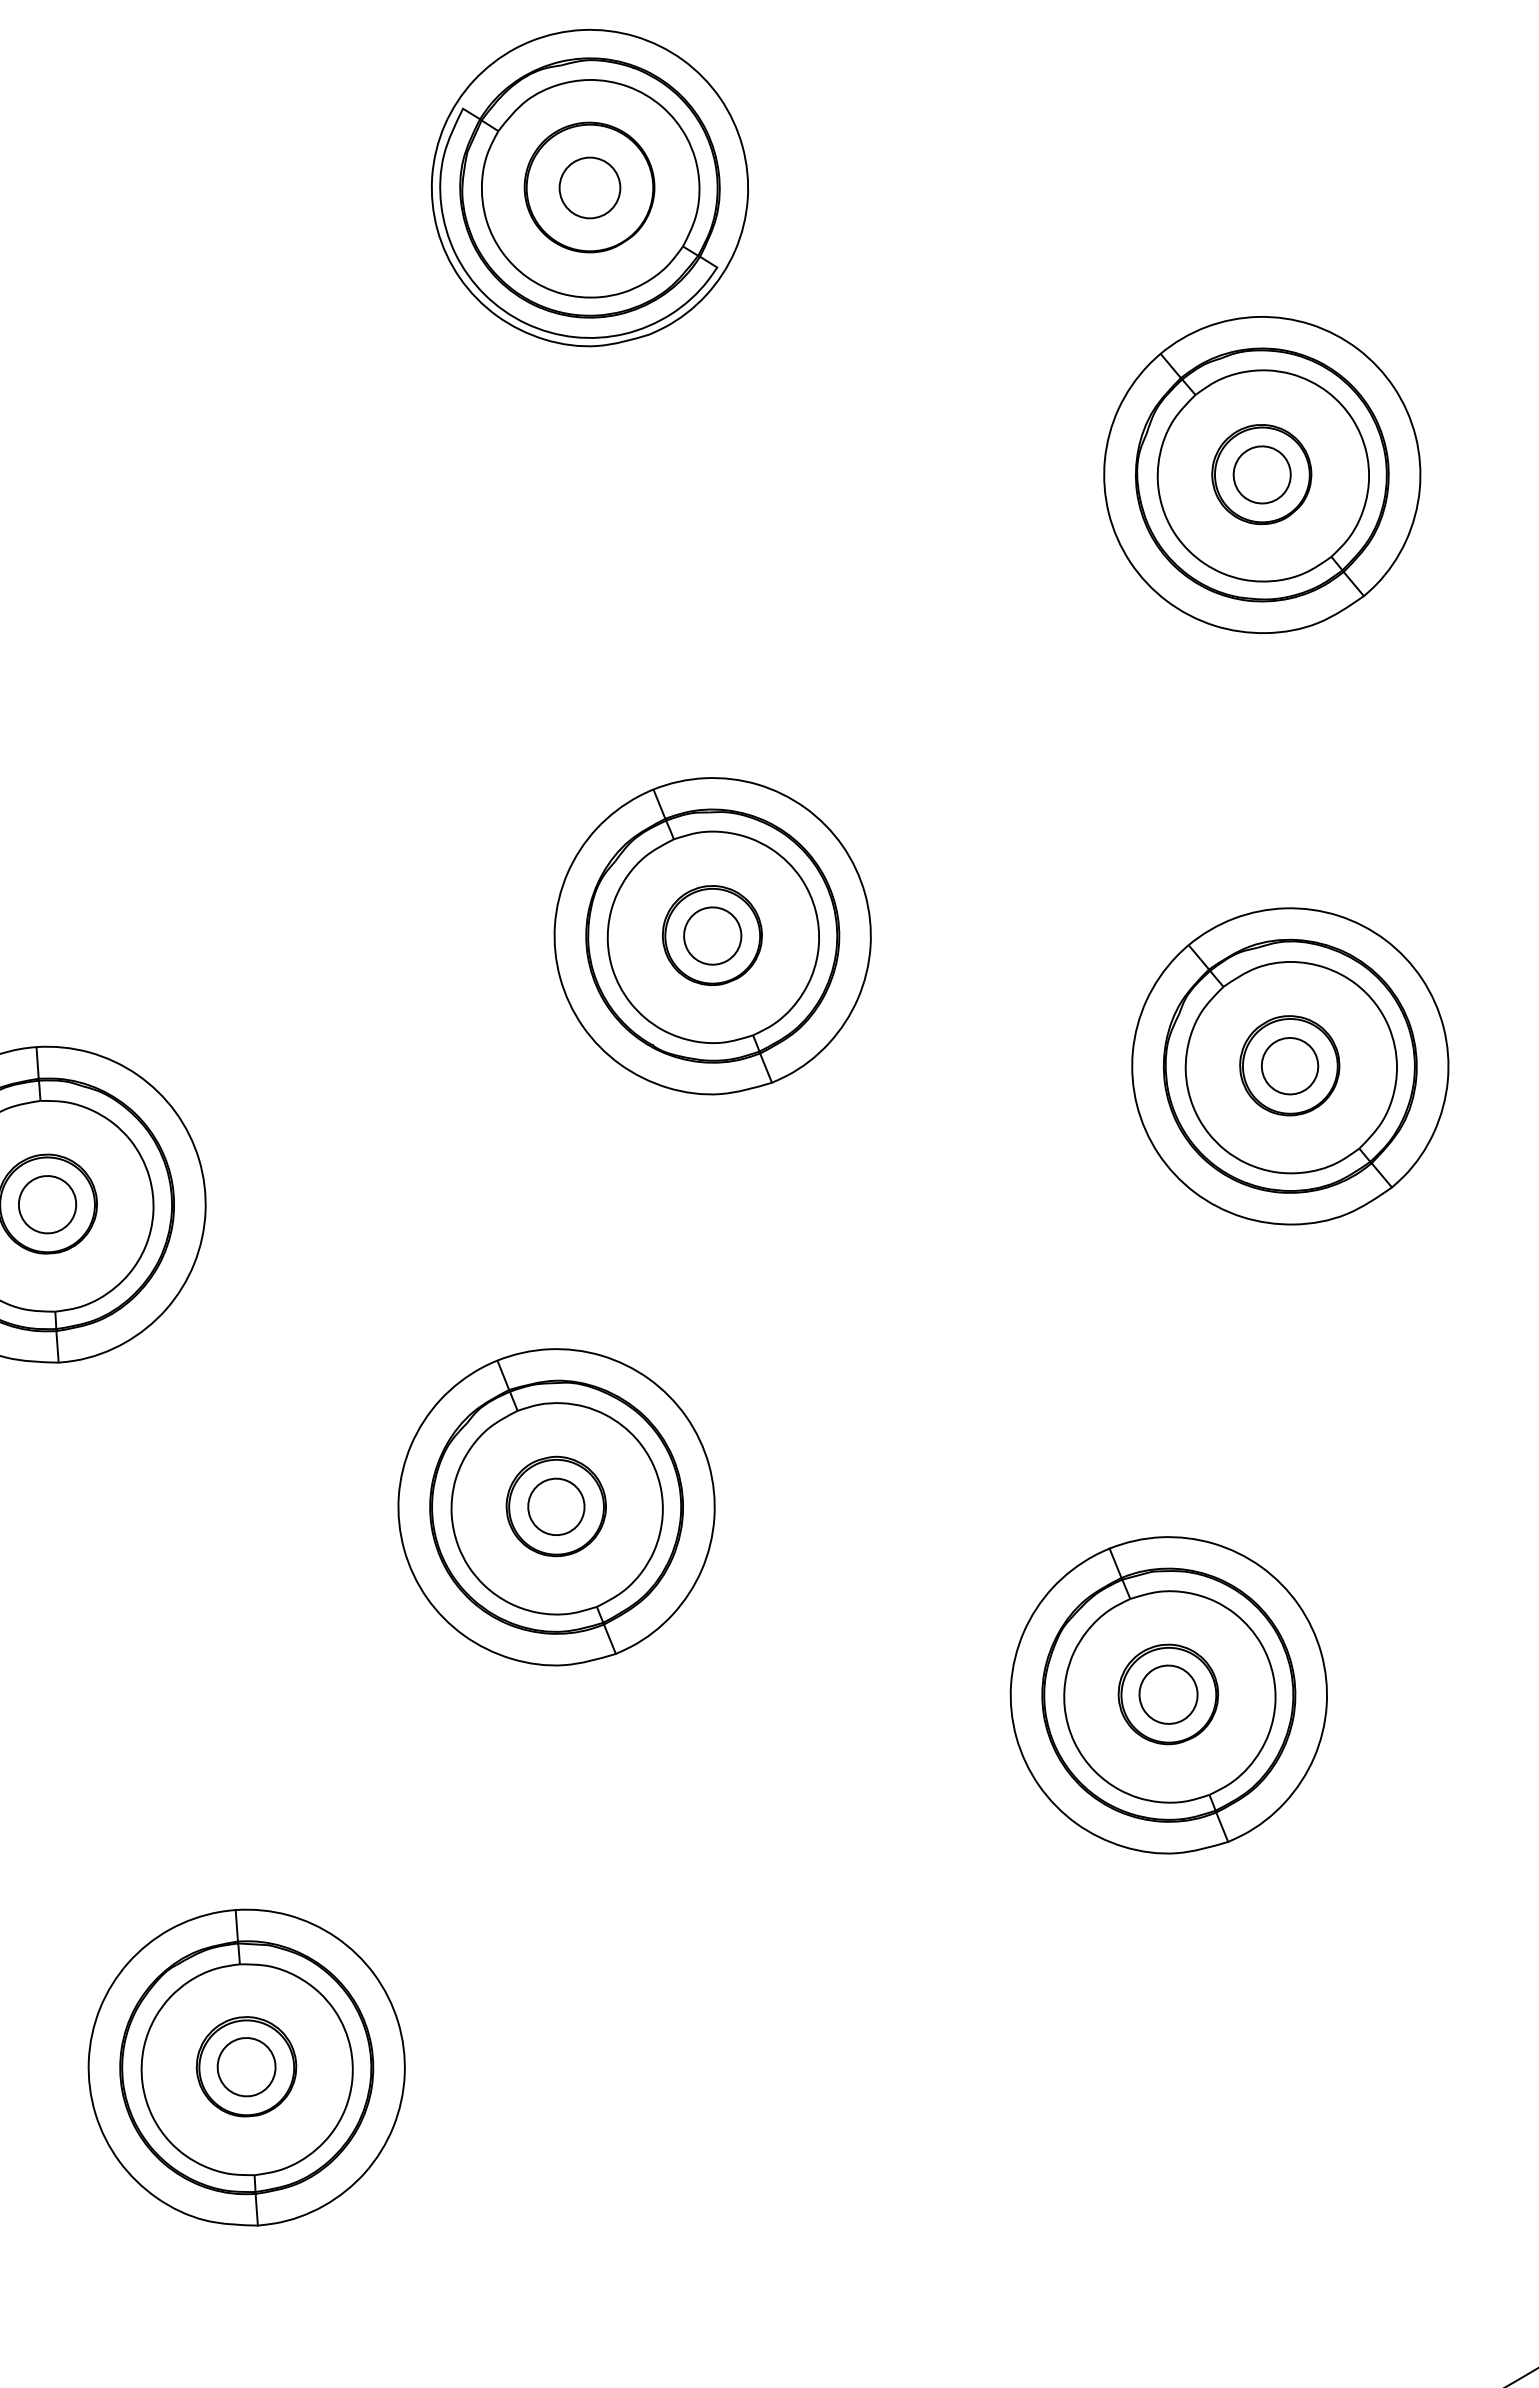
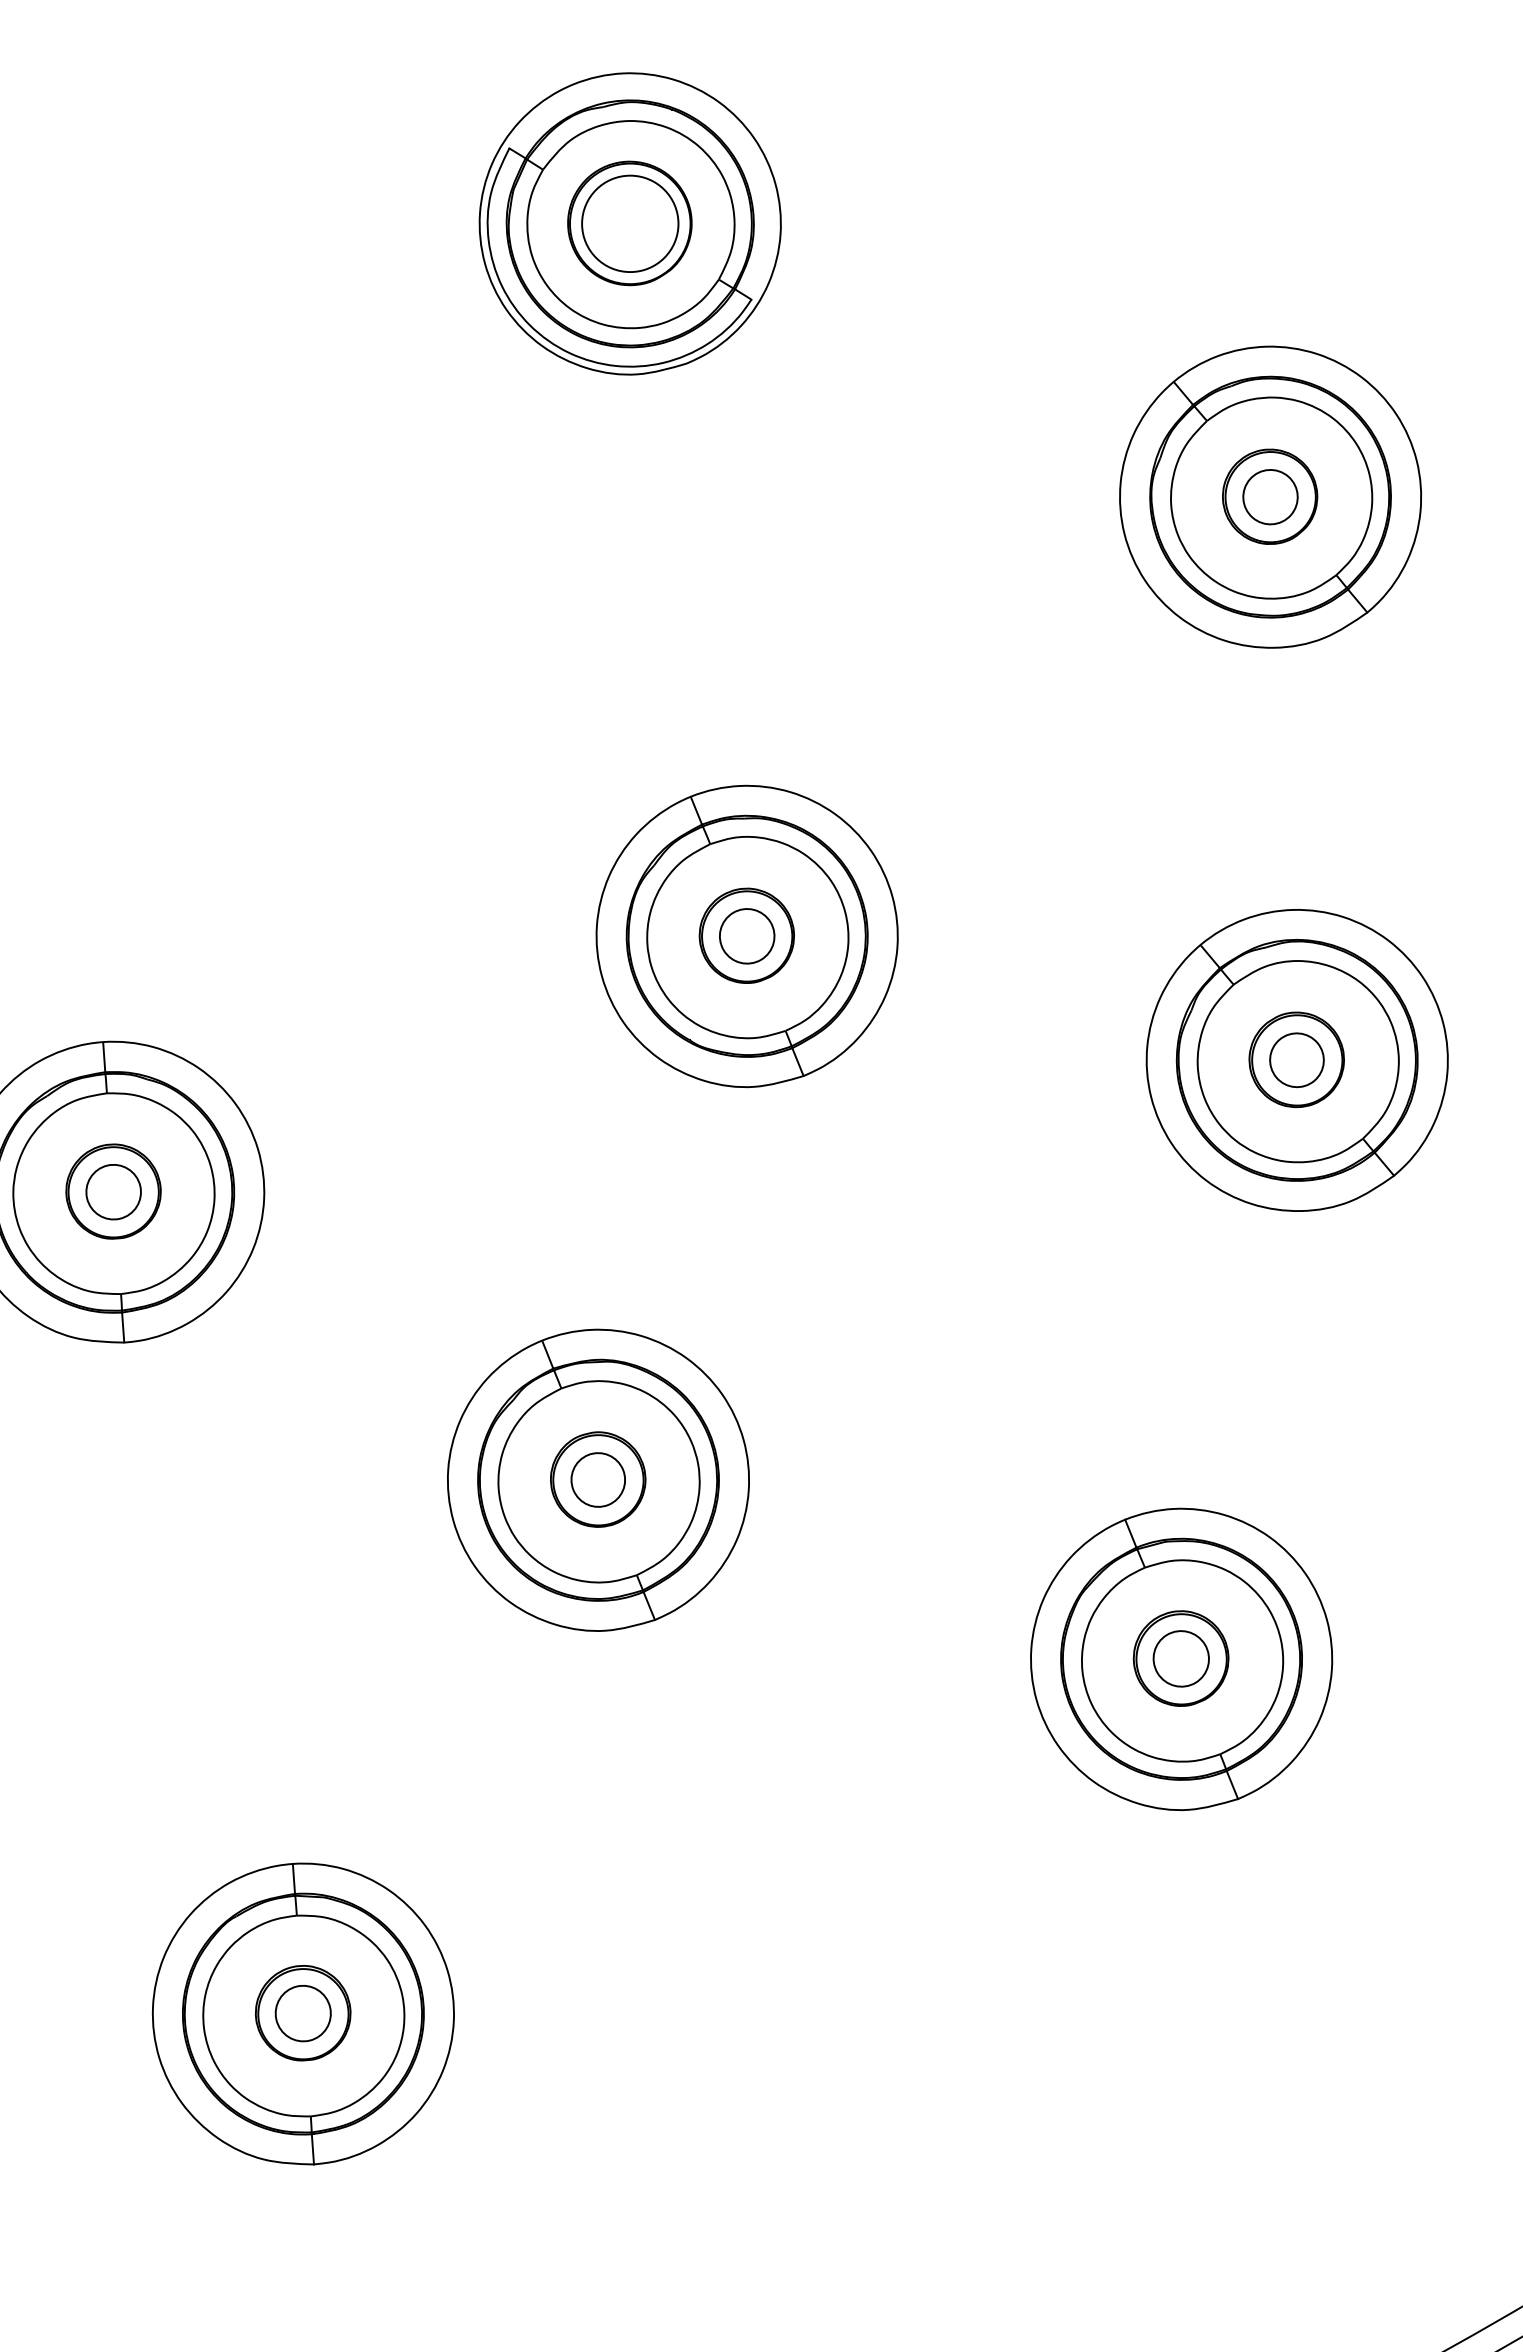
circle: (590, 187) -> (630, 223), size x1.67

